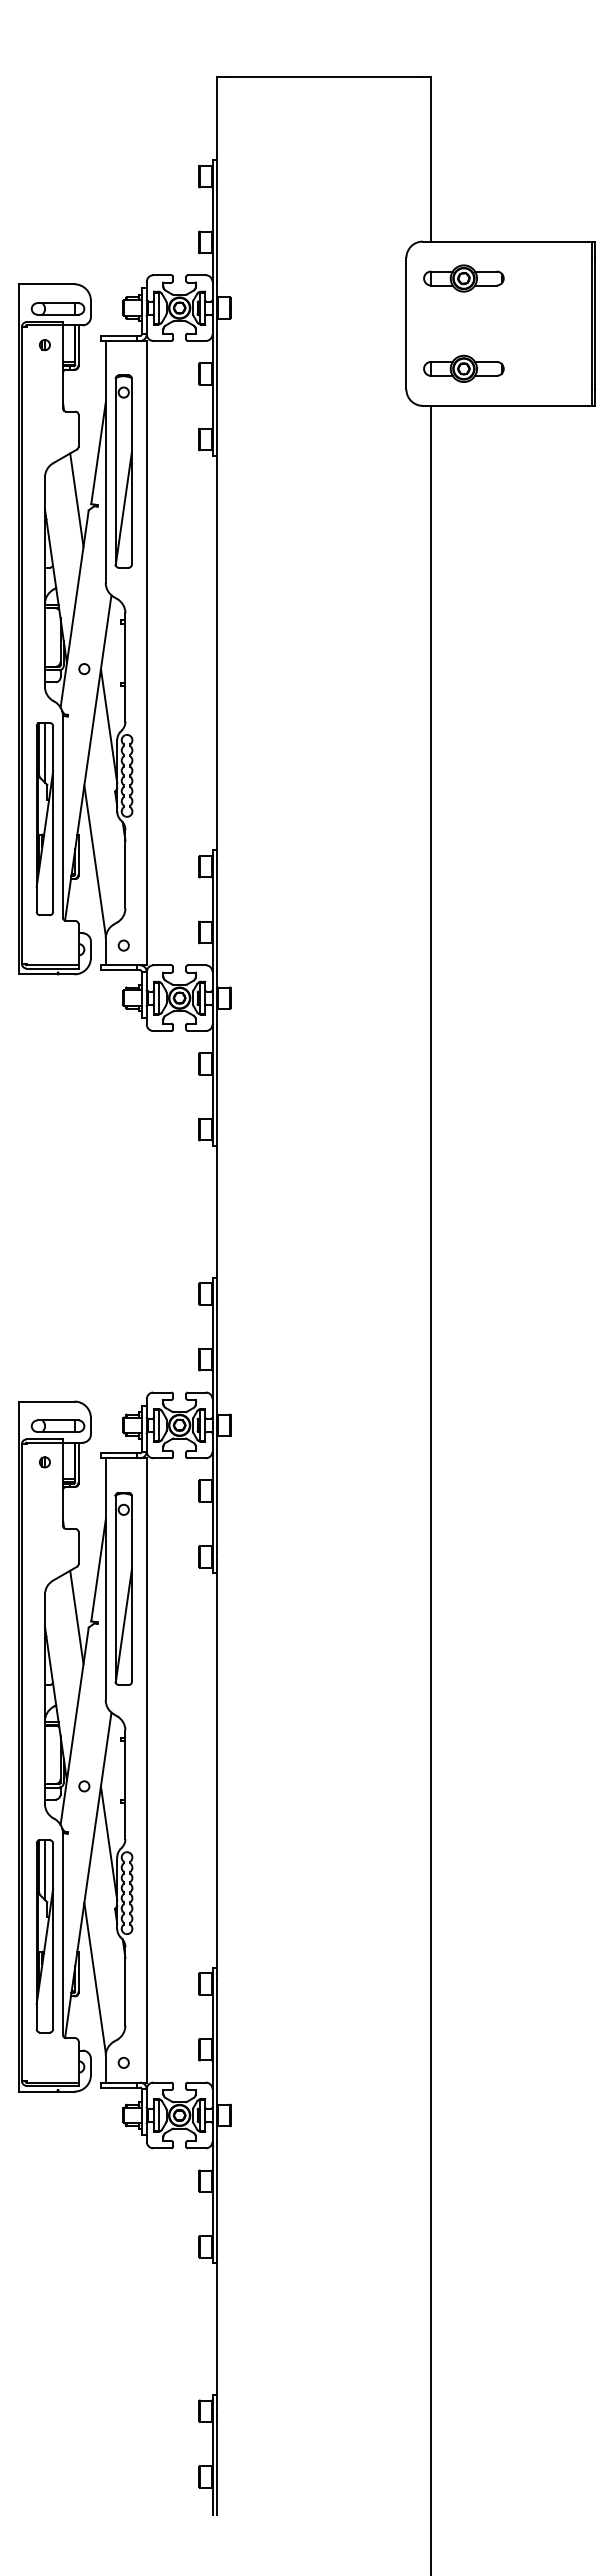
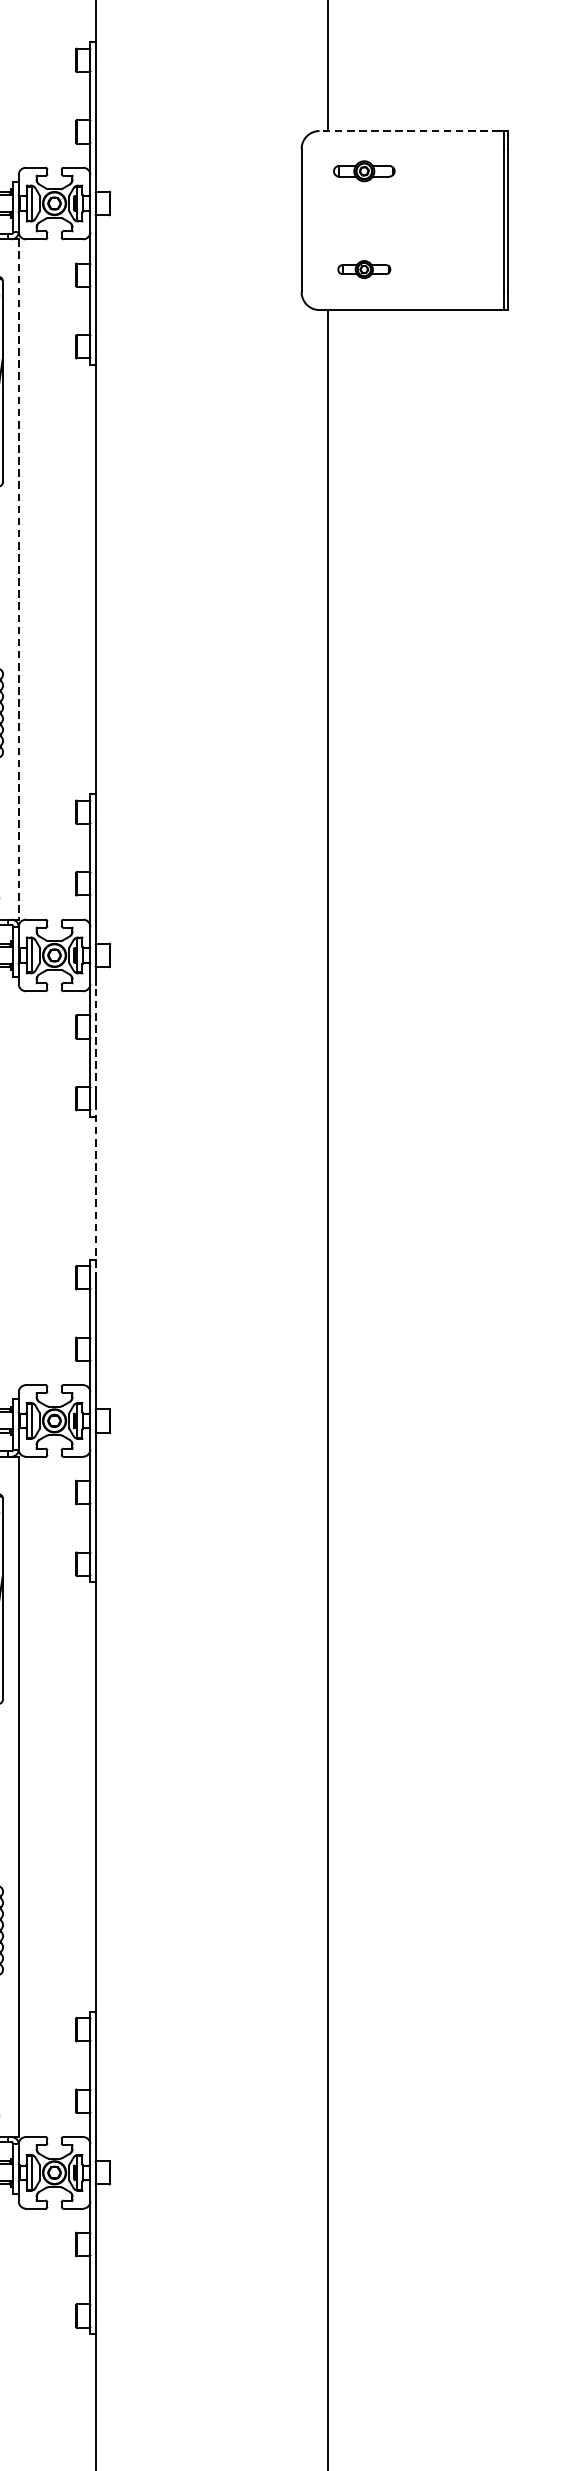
line: (505, 241) -> (409, 130), solid -> dashed
part: (463, 278) -> (363, 171), size x0.7
part: (463, 368) -> (363, 269), size x0.6
line: (146, 653) -> (18, 579), solid -> dashed
line: (217, 1075) -> (95, 1039), solid -> dashed
line: (217, 1211) -> (95, 1187), solid -> dashed

